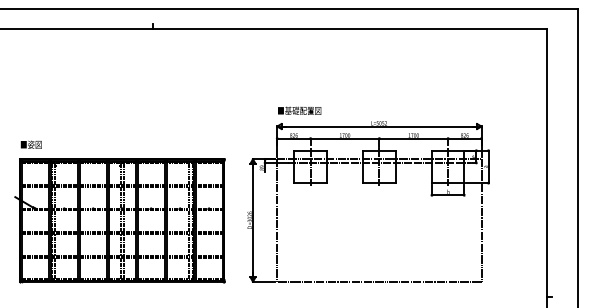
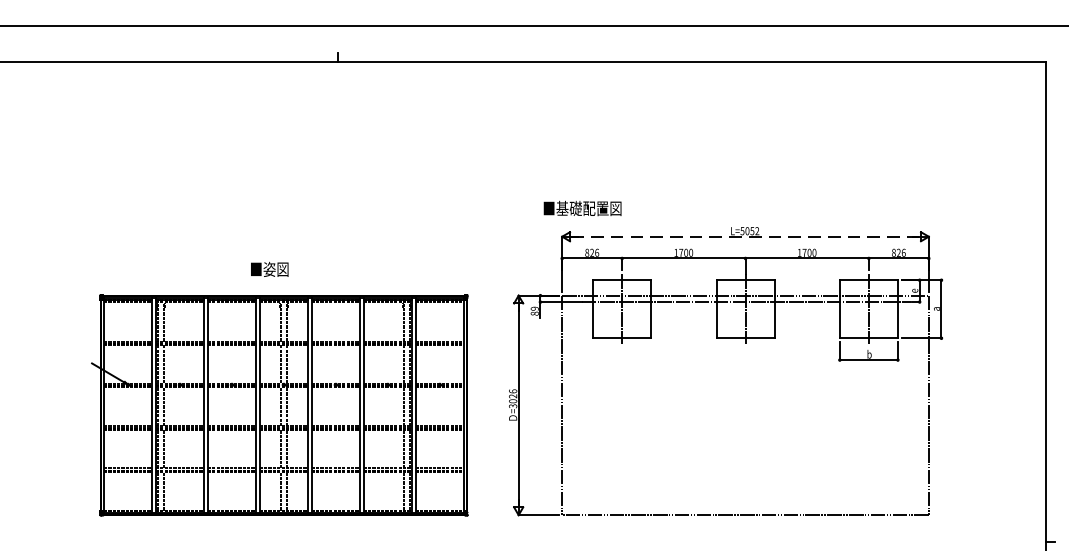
text: (299, 110) -> (582, 207), moved
line: (379, 126) -> (745, 236), solid -> dashed
text: (30, 144) -> (268, 268), moved

